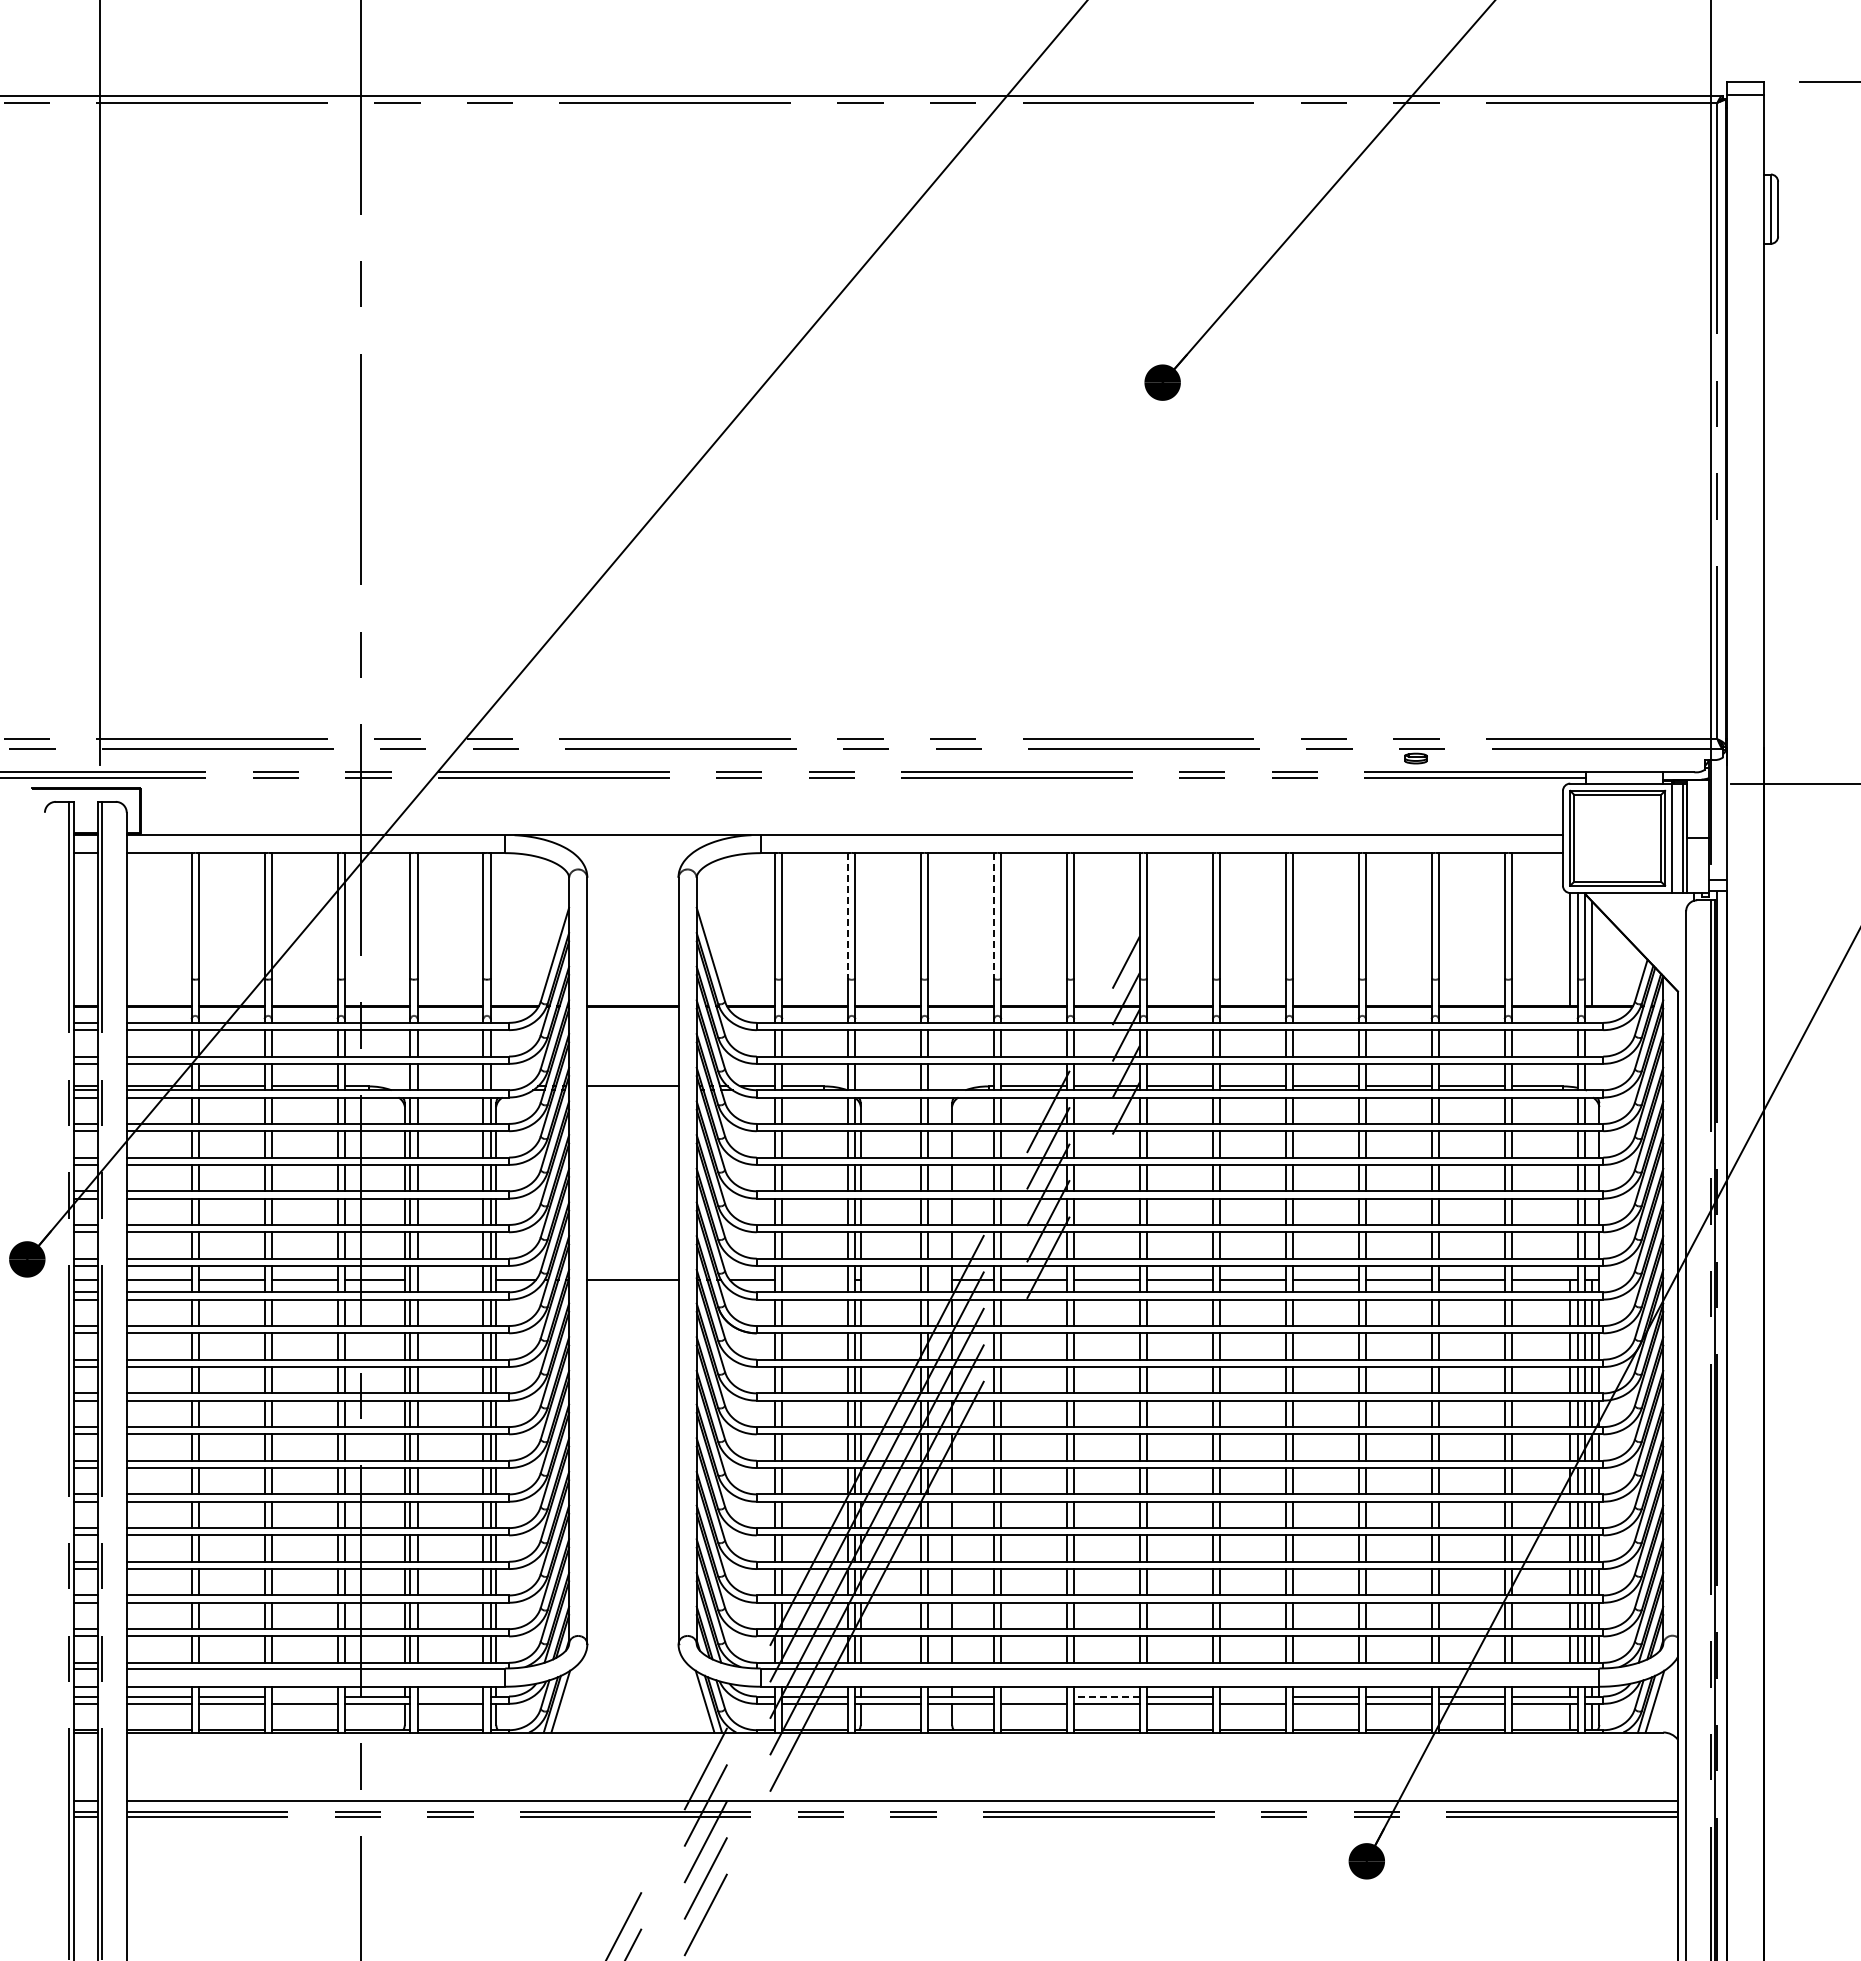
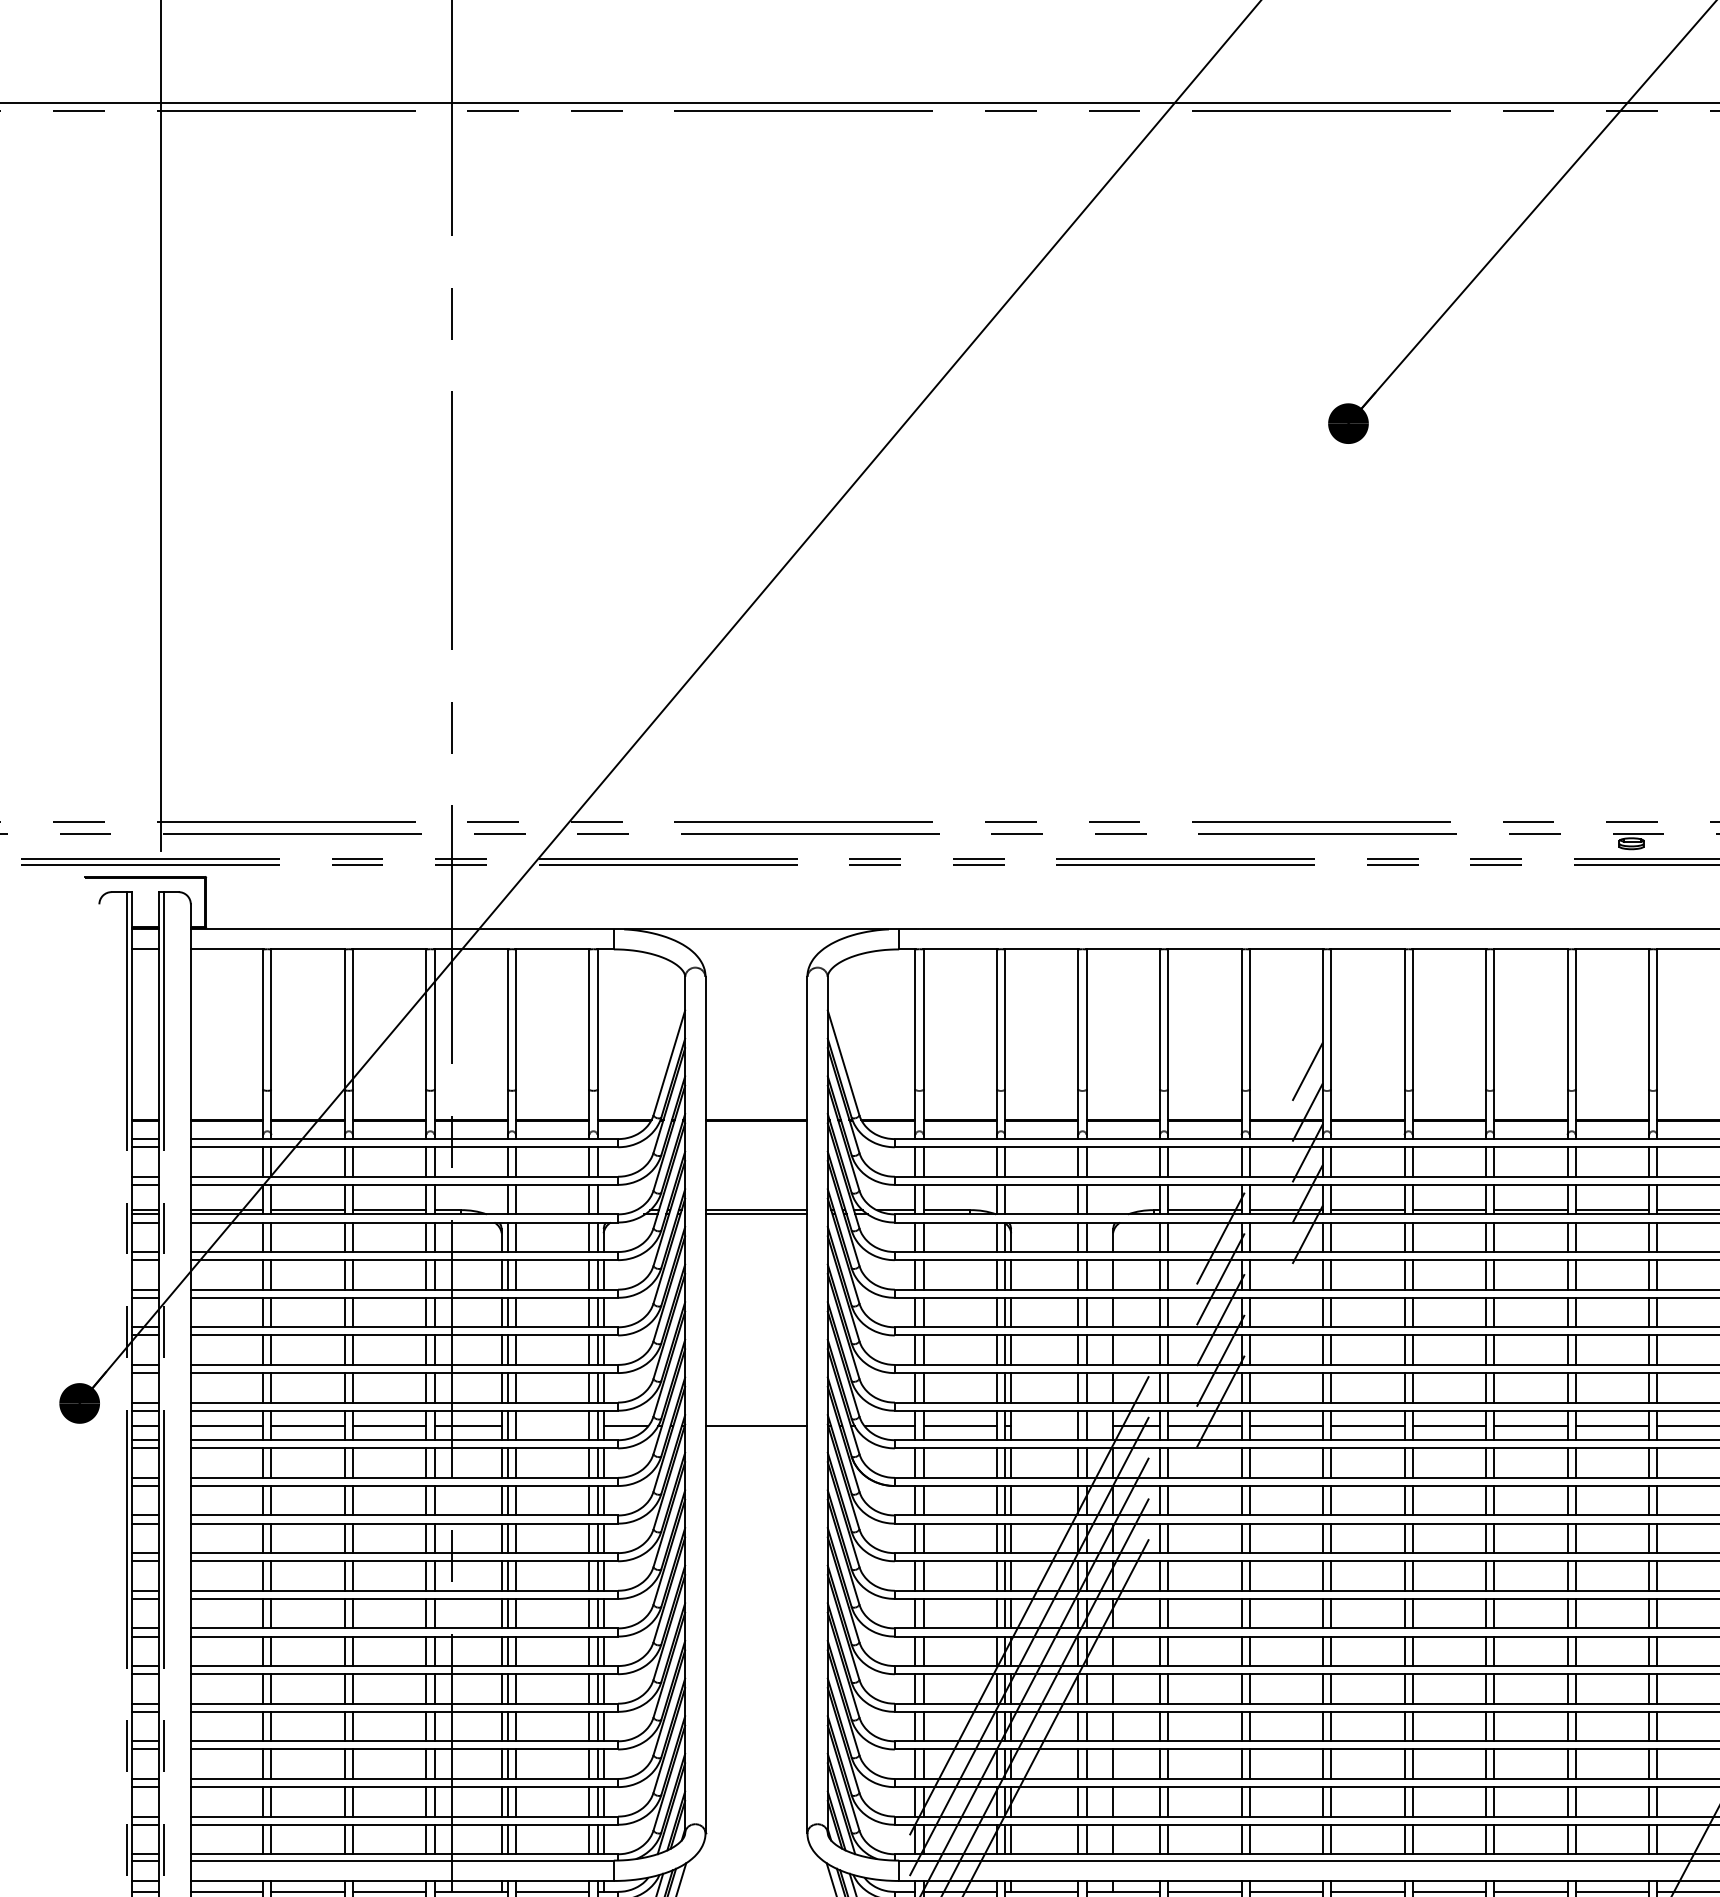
line: (848, 916) -> (997, 1020), dashed -> solid
line: (994, 916) -> (1160, 1020), dashed -> solid
line: (632, 1090) -> (756, 1214), added
line: (815, 1279) -> (960, 1425), added
line: (304, 1696) -> (389, 1891), added
line: (450, 1696) -> (552, 1891), added
line: (1033, 1696) -> (1204, 1891), added
line: (1107, 1696) -> (1286, 1891), dashed -> solid
line: (1252, 1696) -> (1448, 1891), added

